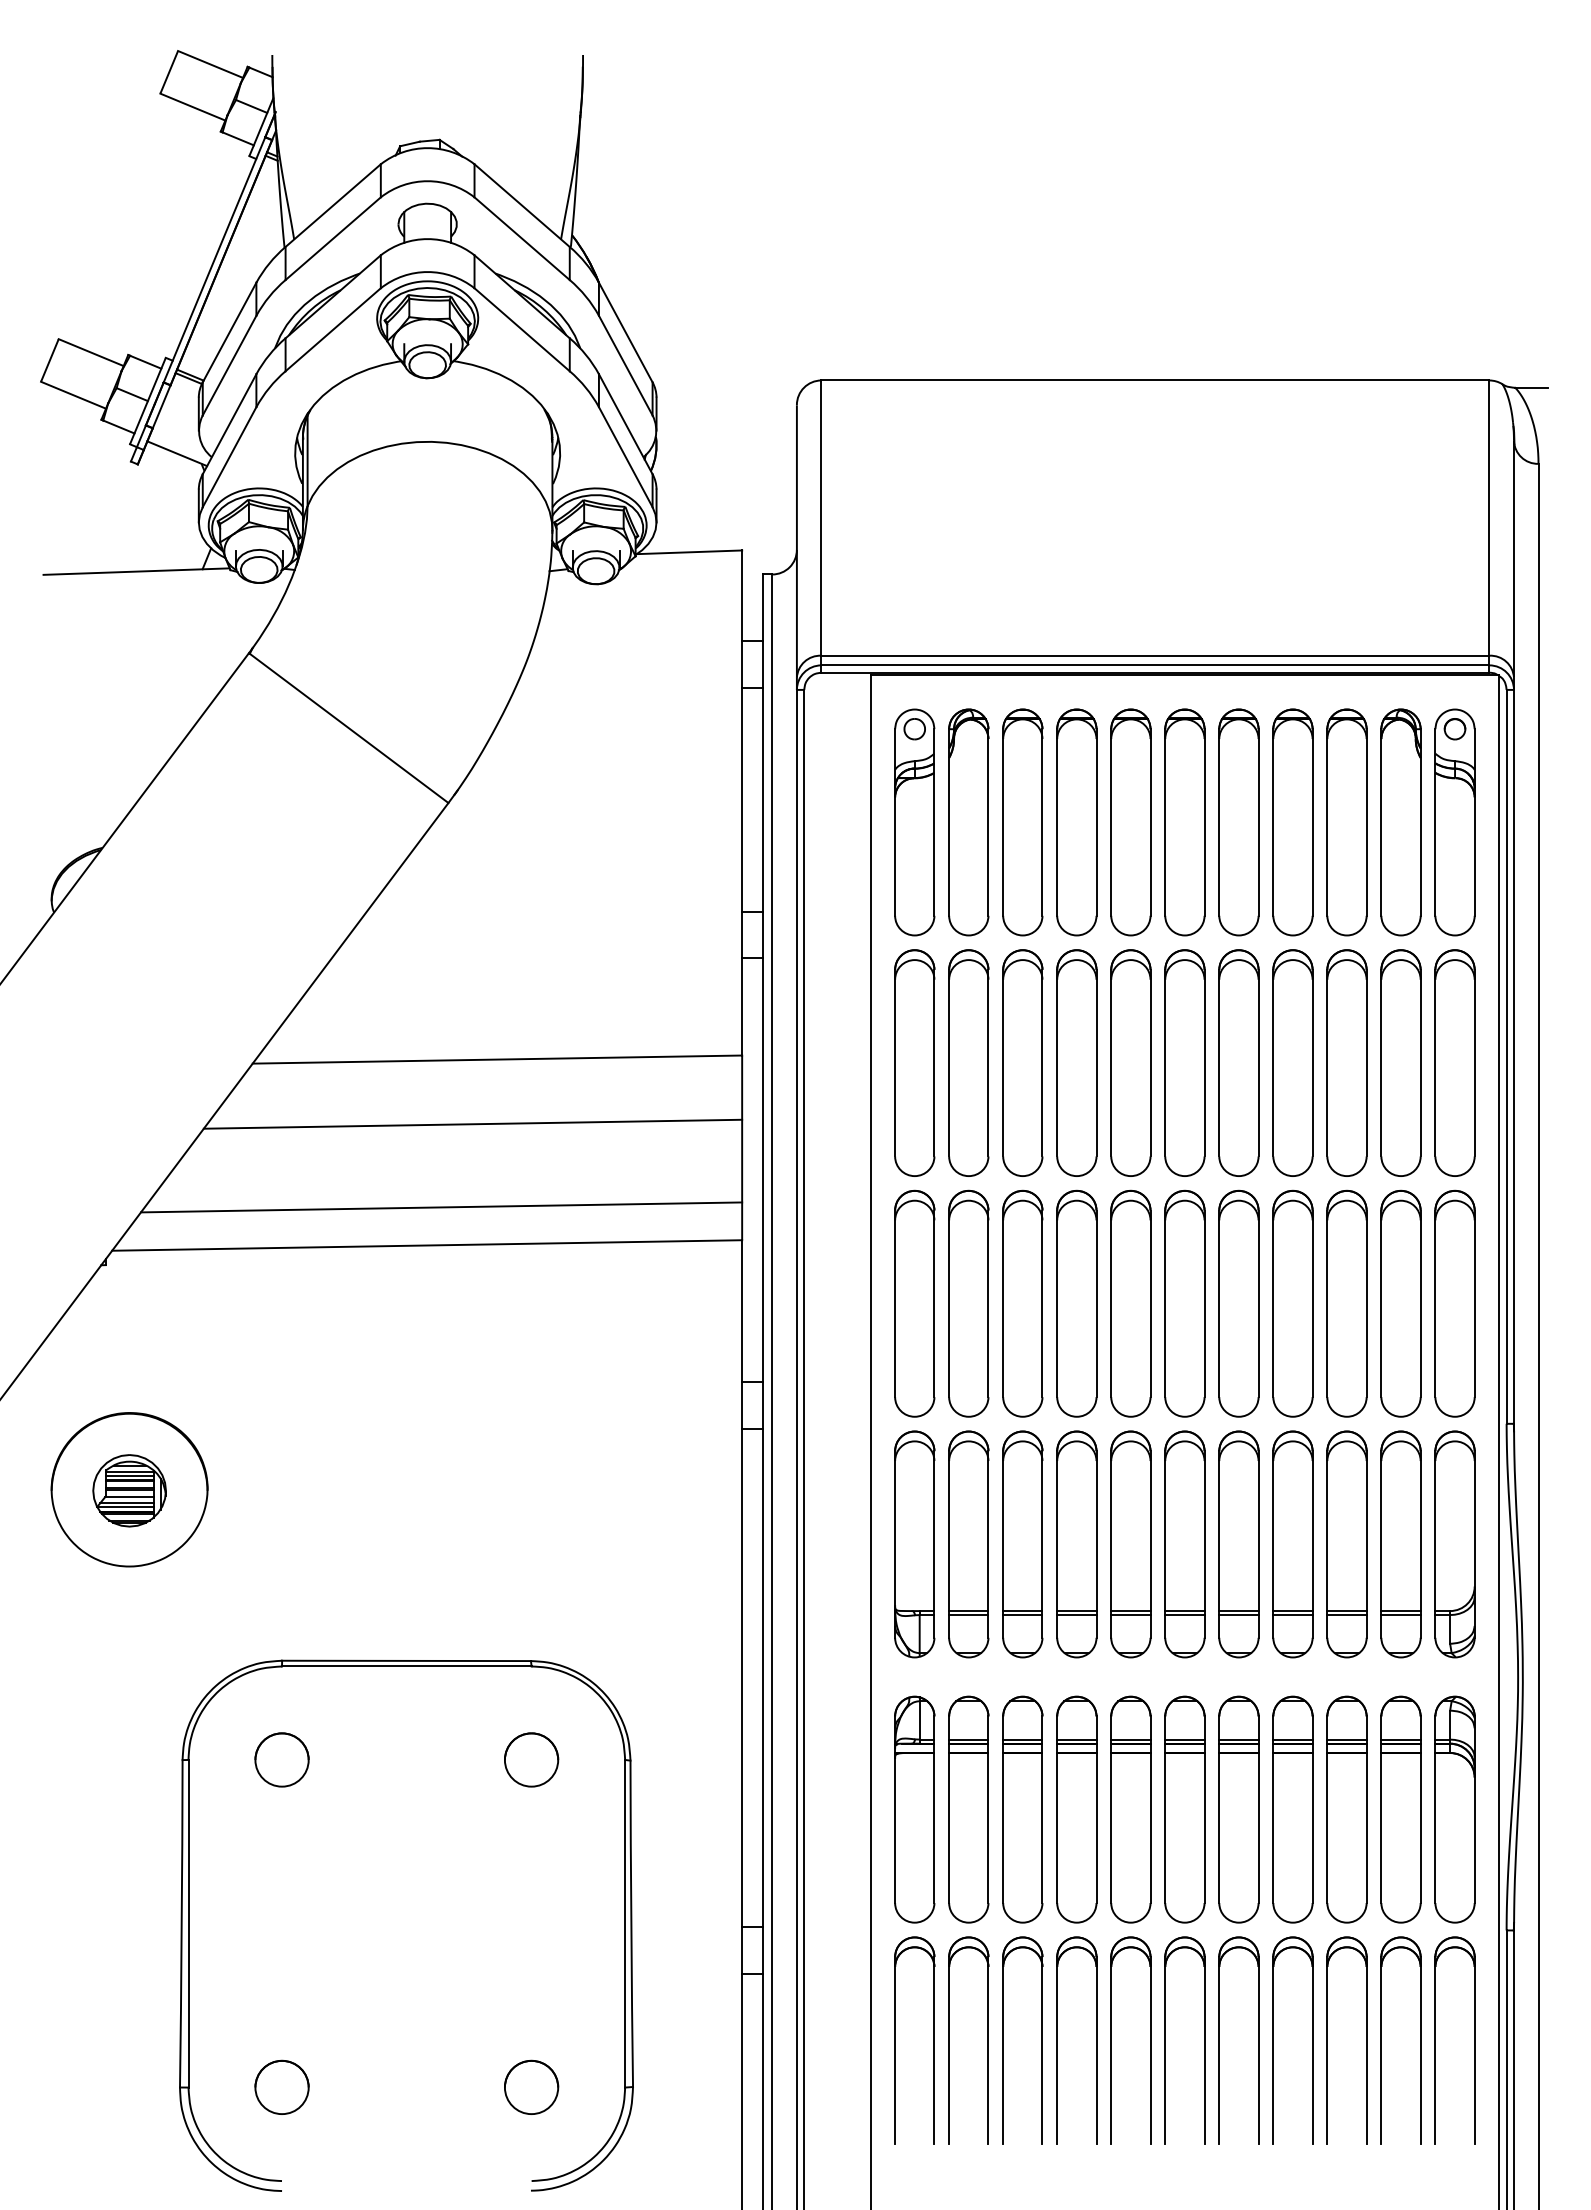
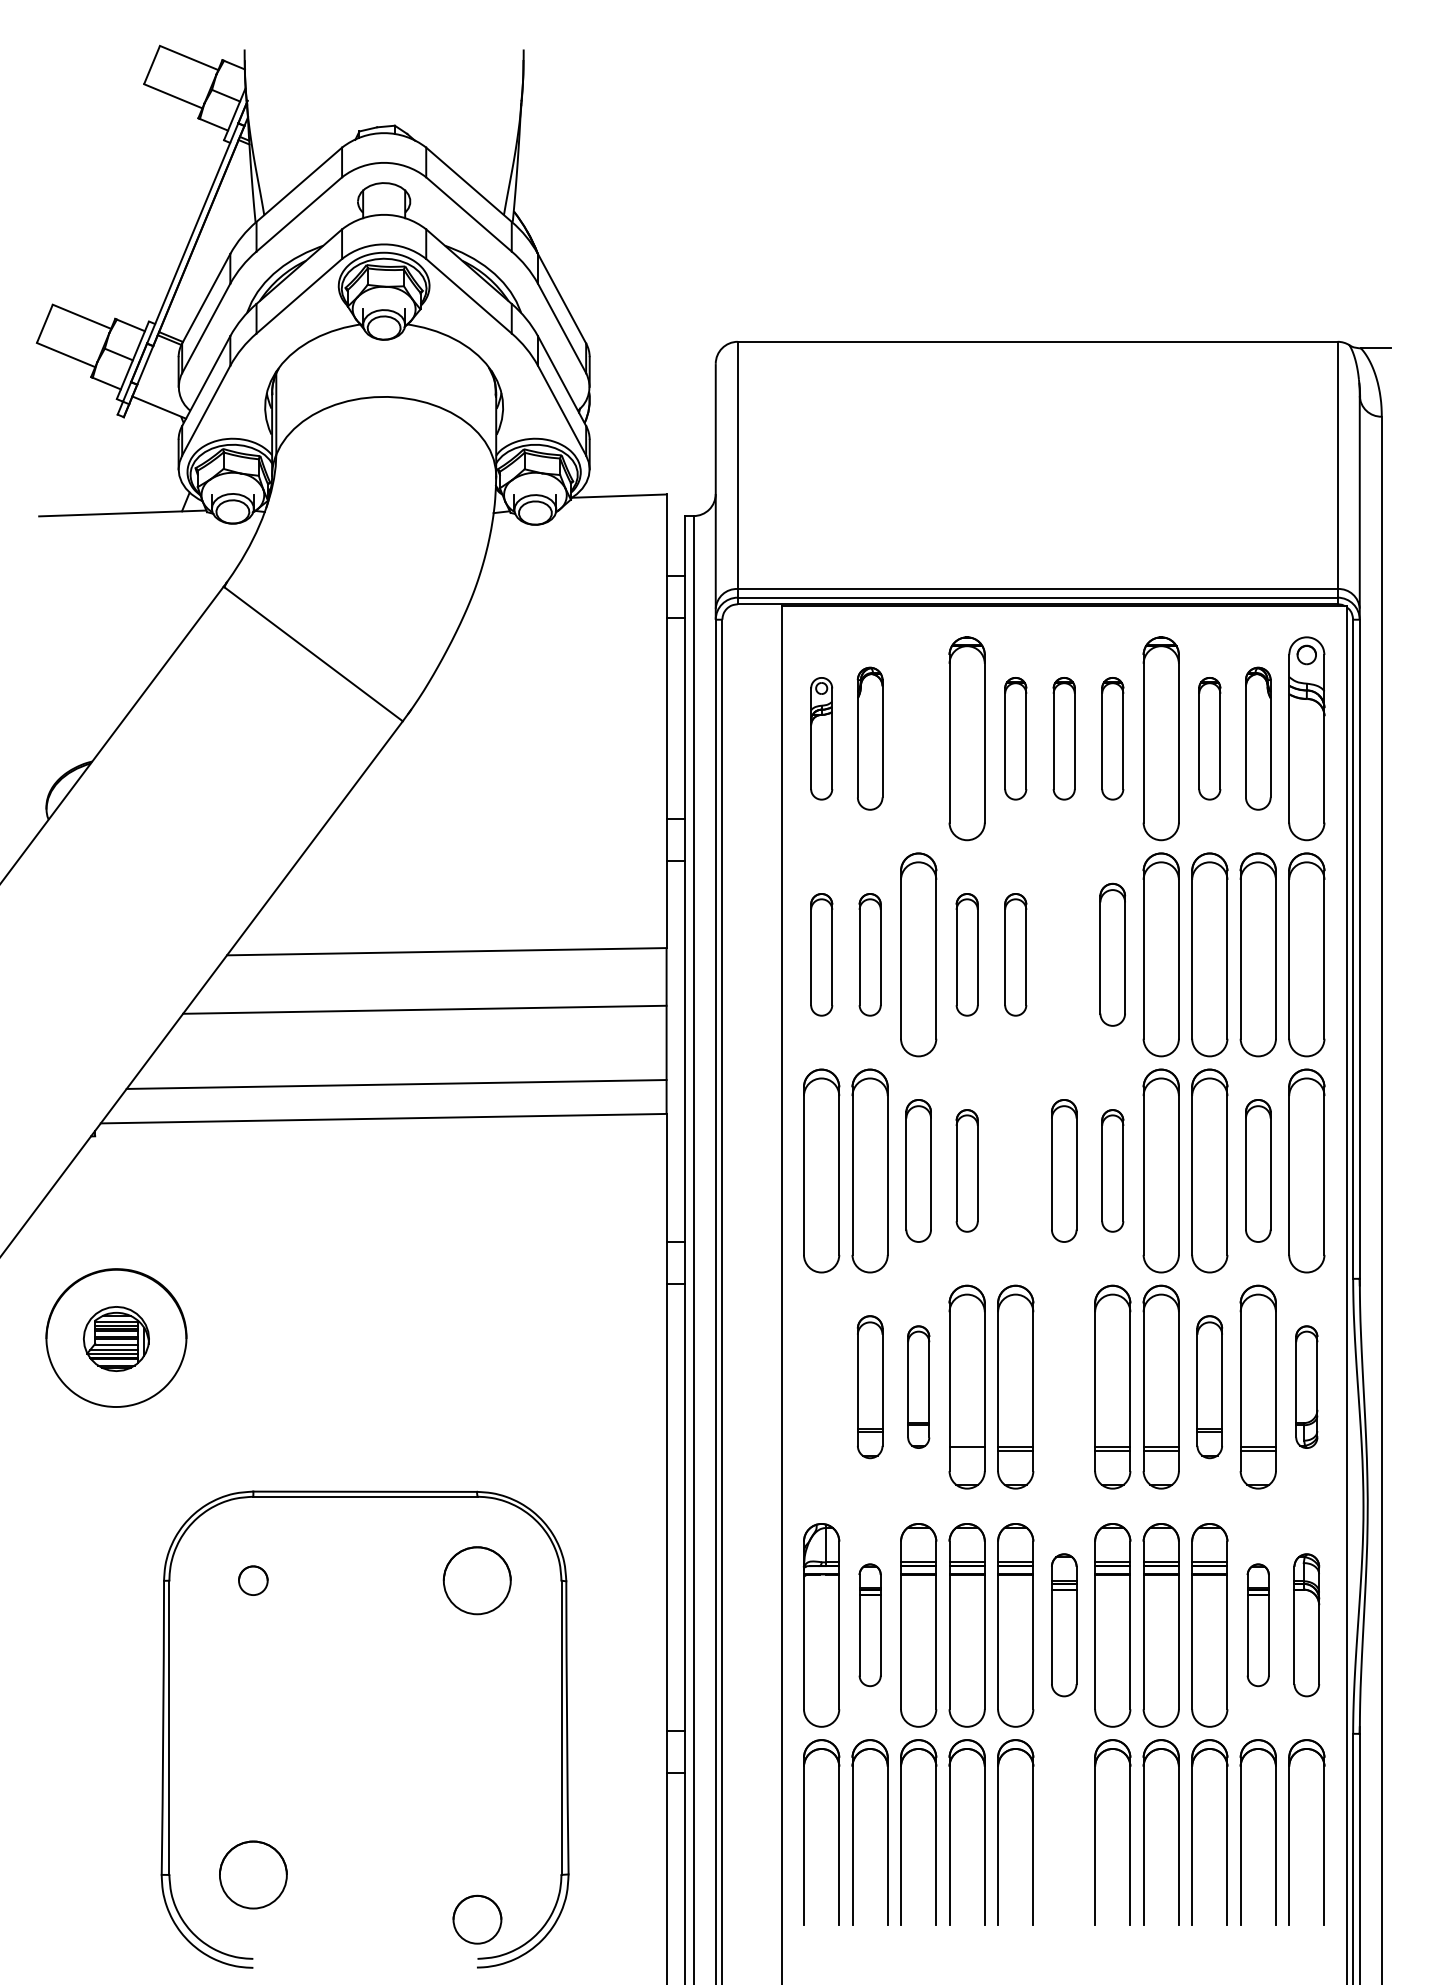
part: (914, 822) -> (821, 738), size x0.6
part: (968, 822) -> (869, 738), size x0.7
part: (1022, 822) -> (918, 738), removed
part: (1130, 822) -> (1015, 738), size x0.6
part: (1184, 822) -> (1063, 738), size x0.6
part: (1238, 822) -> (1112, 738), size x0.6
part: (1346, 822) -> (1209, 738), size x0.6
part: (1400, 822) -> (1257, 738), size x0.7
part: (914, 1062) -> (821, 954), size x0.6
part: (968, 1062) -> (869, 954), size x0.6
part: (1076, 1062) -> (966, 954), size x0.6
part: (1130, 1062) -> (1015, 954), size x0.6
part: (1184, 1062) -> (1063, 954), removed
part: (1238, 1062) -> (1112, 954), size x0.7
part: (1022, 1303) -> (918, 1170), size x0.7
part: (1076, 1303) -> (966, 1170), size x0.6
part: (1130, 1303) -> (1015, 1170), removed
part: (1184, 1303) -> (1063, 1170), size x0.7
part: (1238, 1303) -> (1112, 1170), size x0.6
part: (1400, 1303) -> (1257, 1170), size x0.7
part: (914, 1544) -> (821, 1387), removed
part: (968, 1544) -> (869, 1387), size x0.7
part: (1022, 1544) -> (918, 1387), size x0.6
part: (1184, 1544) -> (1063, 1387), removed
part: (1346, 1544) -> (1209, 1387), size x0.7
part: (1454, 1544) -> (1306, 1387), size x0.6
line: (1076, 1615) -> (966, 1450), removed
circle: (281, 1759) -> (252, 1580), size x0.6
circle: (531, 1759) -> (477, 1580), size x1.4
part: (968, 1809) -> (869, 1625), size x0.6
part: (1184, 1809) -> (1063, 1625), size x0.7
part: (1400, 1809) -> (1257, 1625), size x0.6
part: (1454, 1809) -> (1306, 1625), size x0.7
part: (1165, 2040) -> (1046, 1832), removed
circle: (281, 2086) -> (252, 1873), size x1.4
circle: (531, 2086) -> (477, 1918), moved

